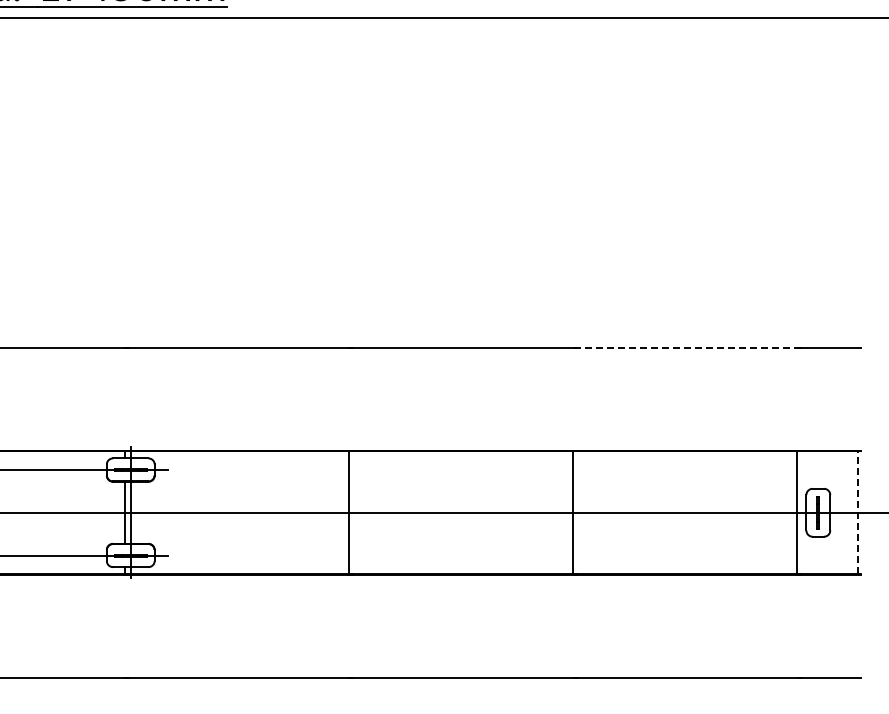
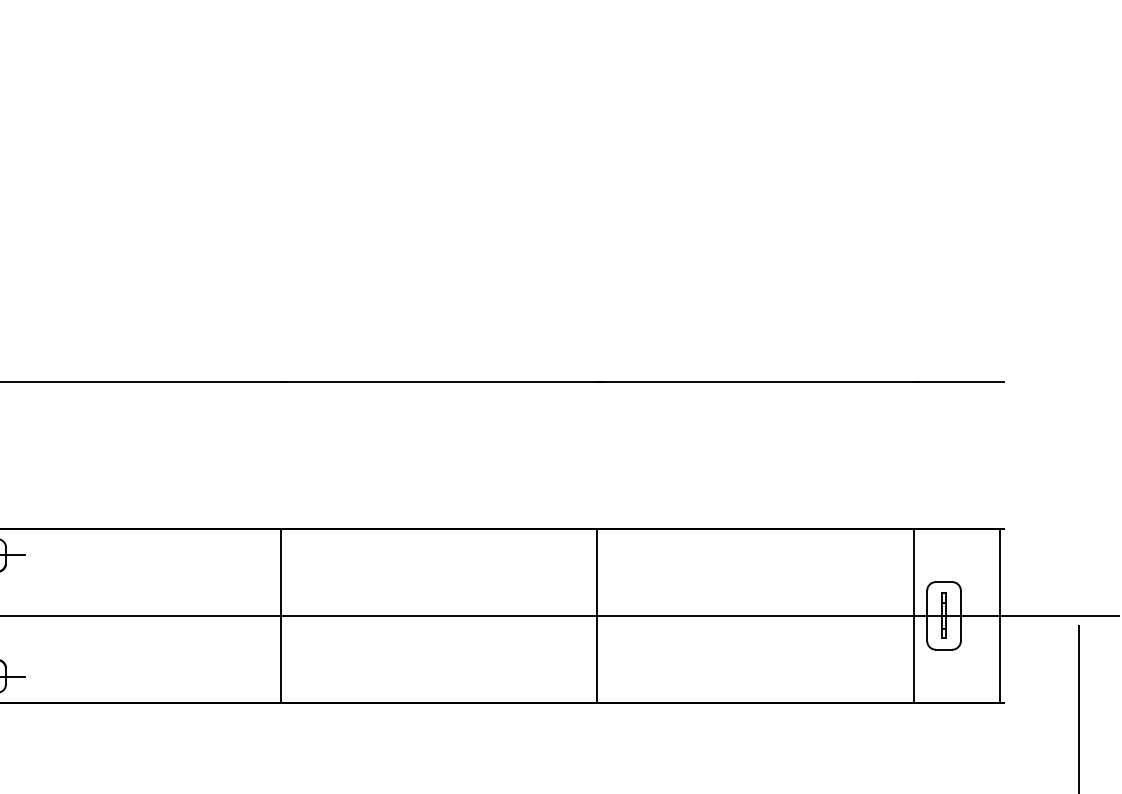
line: (687, 347) -> (759, 382), dashed -> solid
line: (858, 512) -> (1000, 615), dashed -> solid

